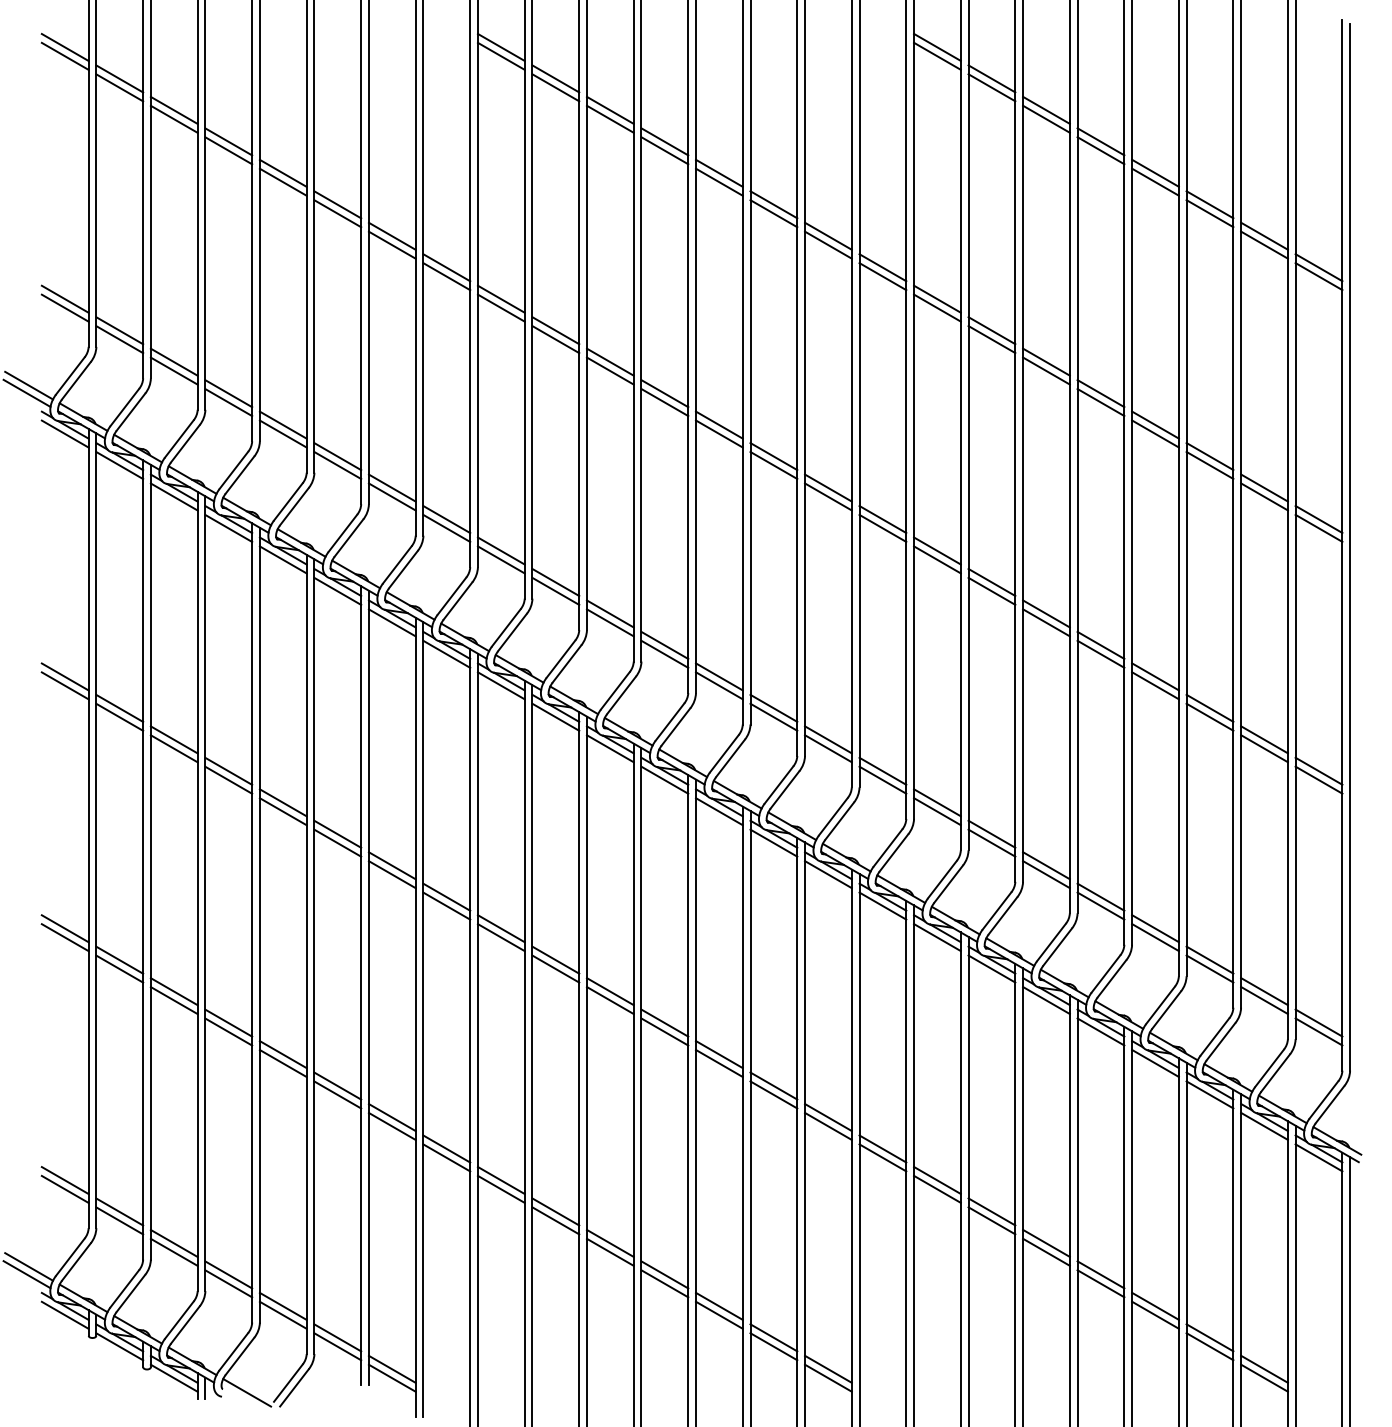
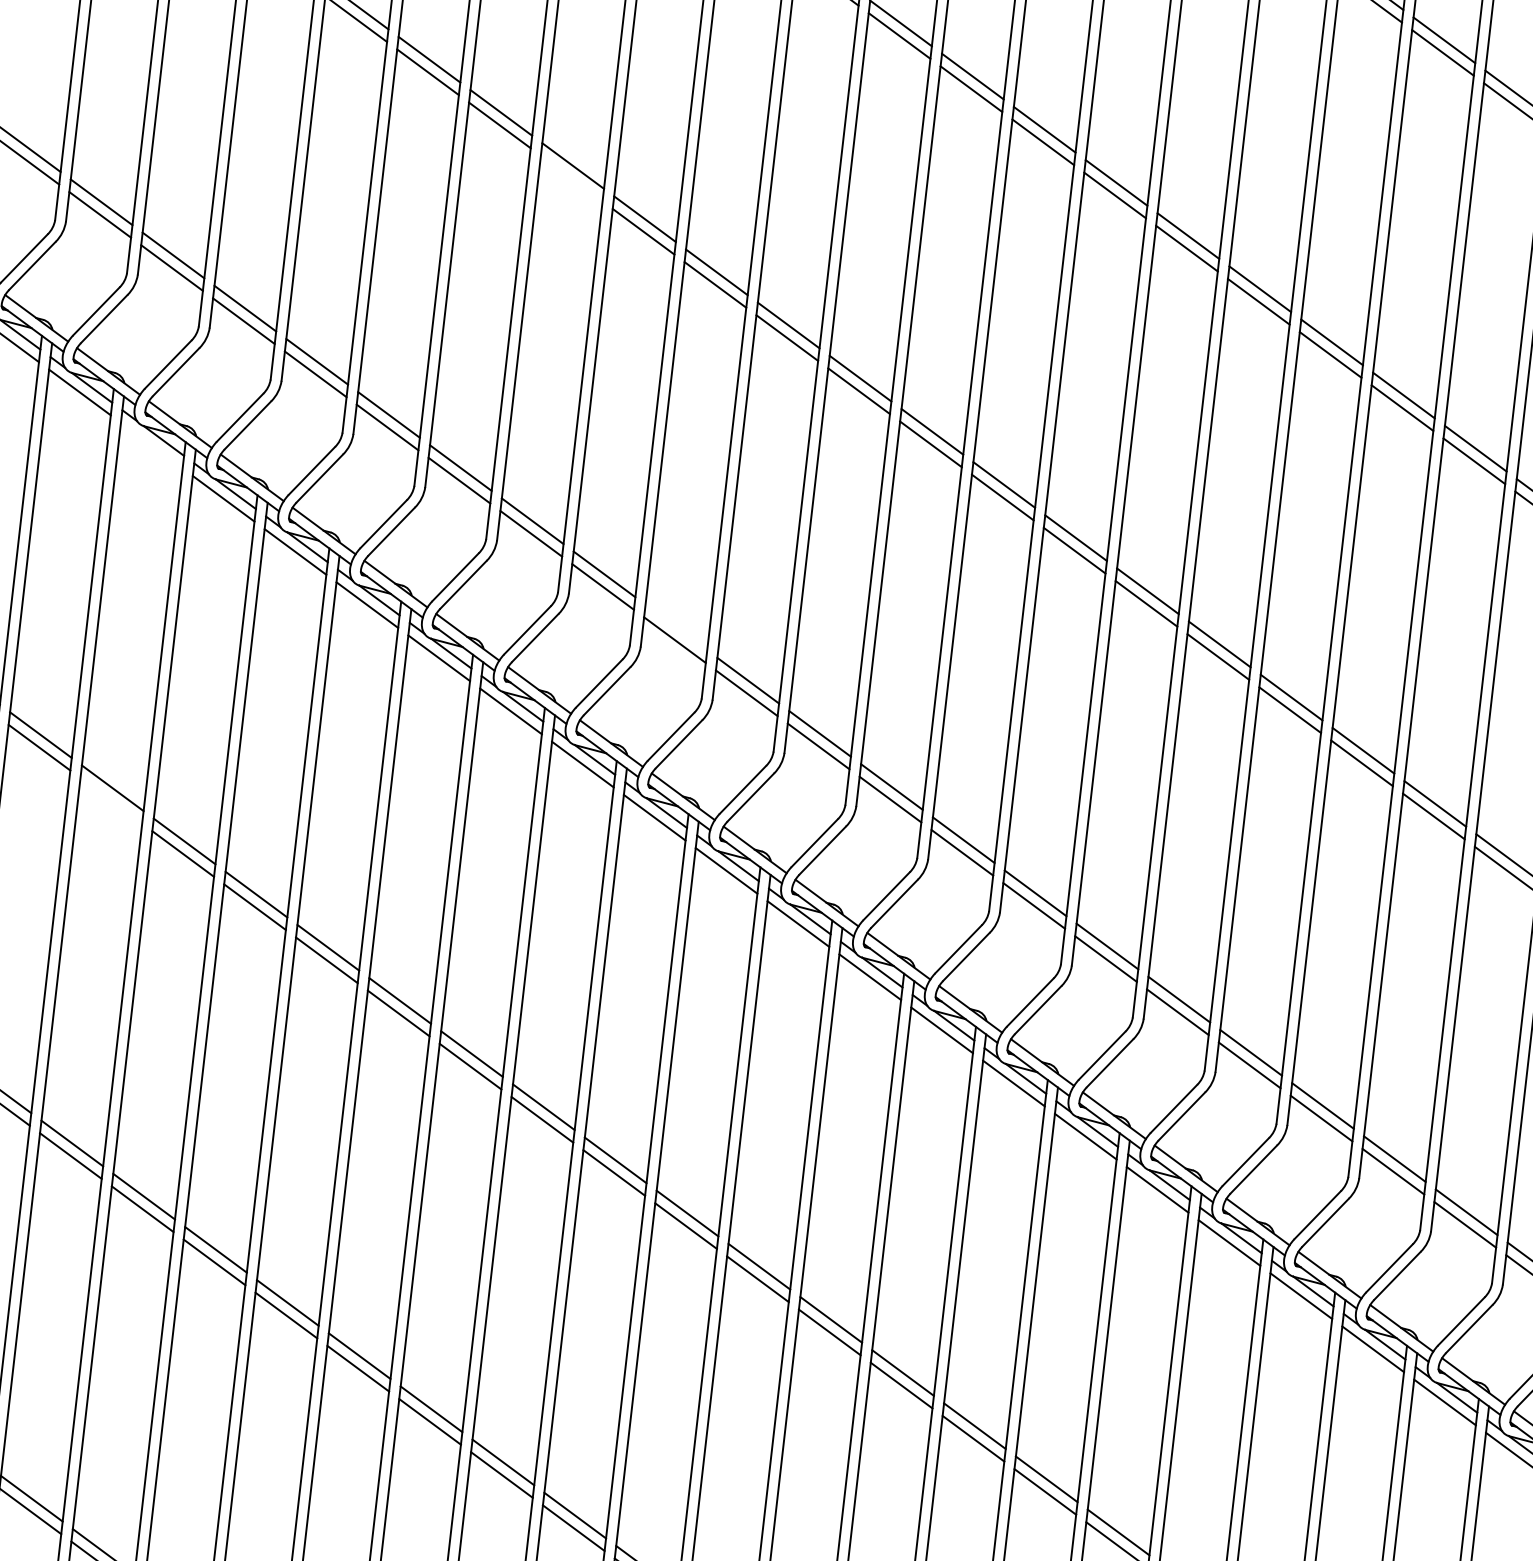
line: (446, 276) -> (571, 178), removed
line: (173, 496) -> (150, 444), removed
line: (555, 582) -> (675, 627), removed
line: (173, 748) -> (110, 800), removed

